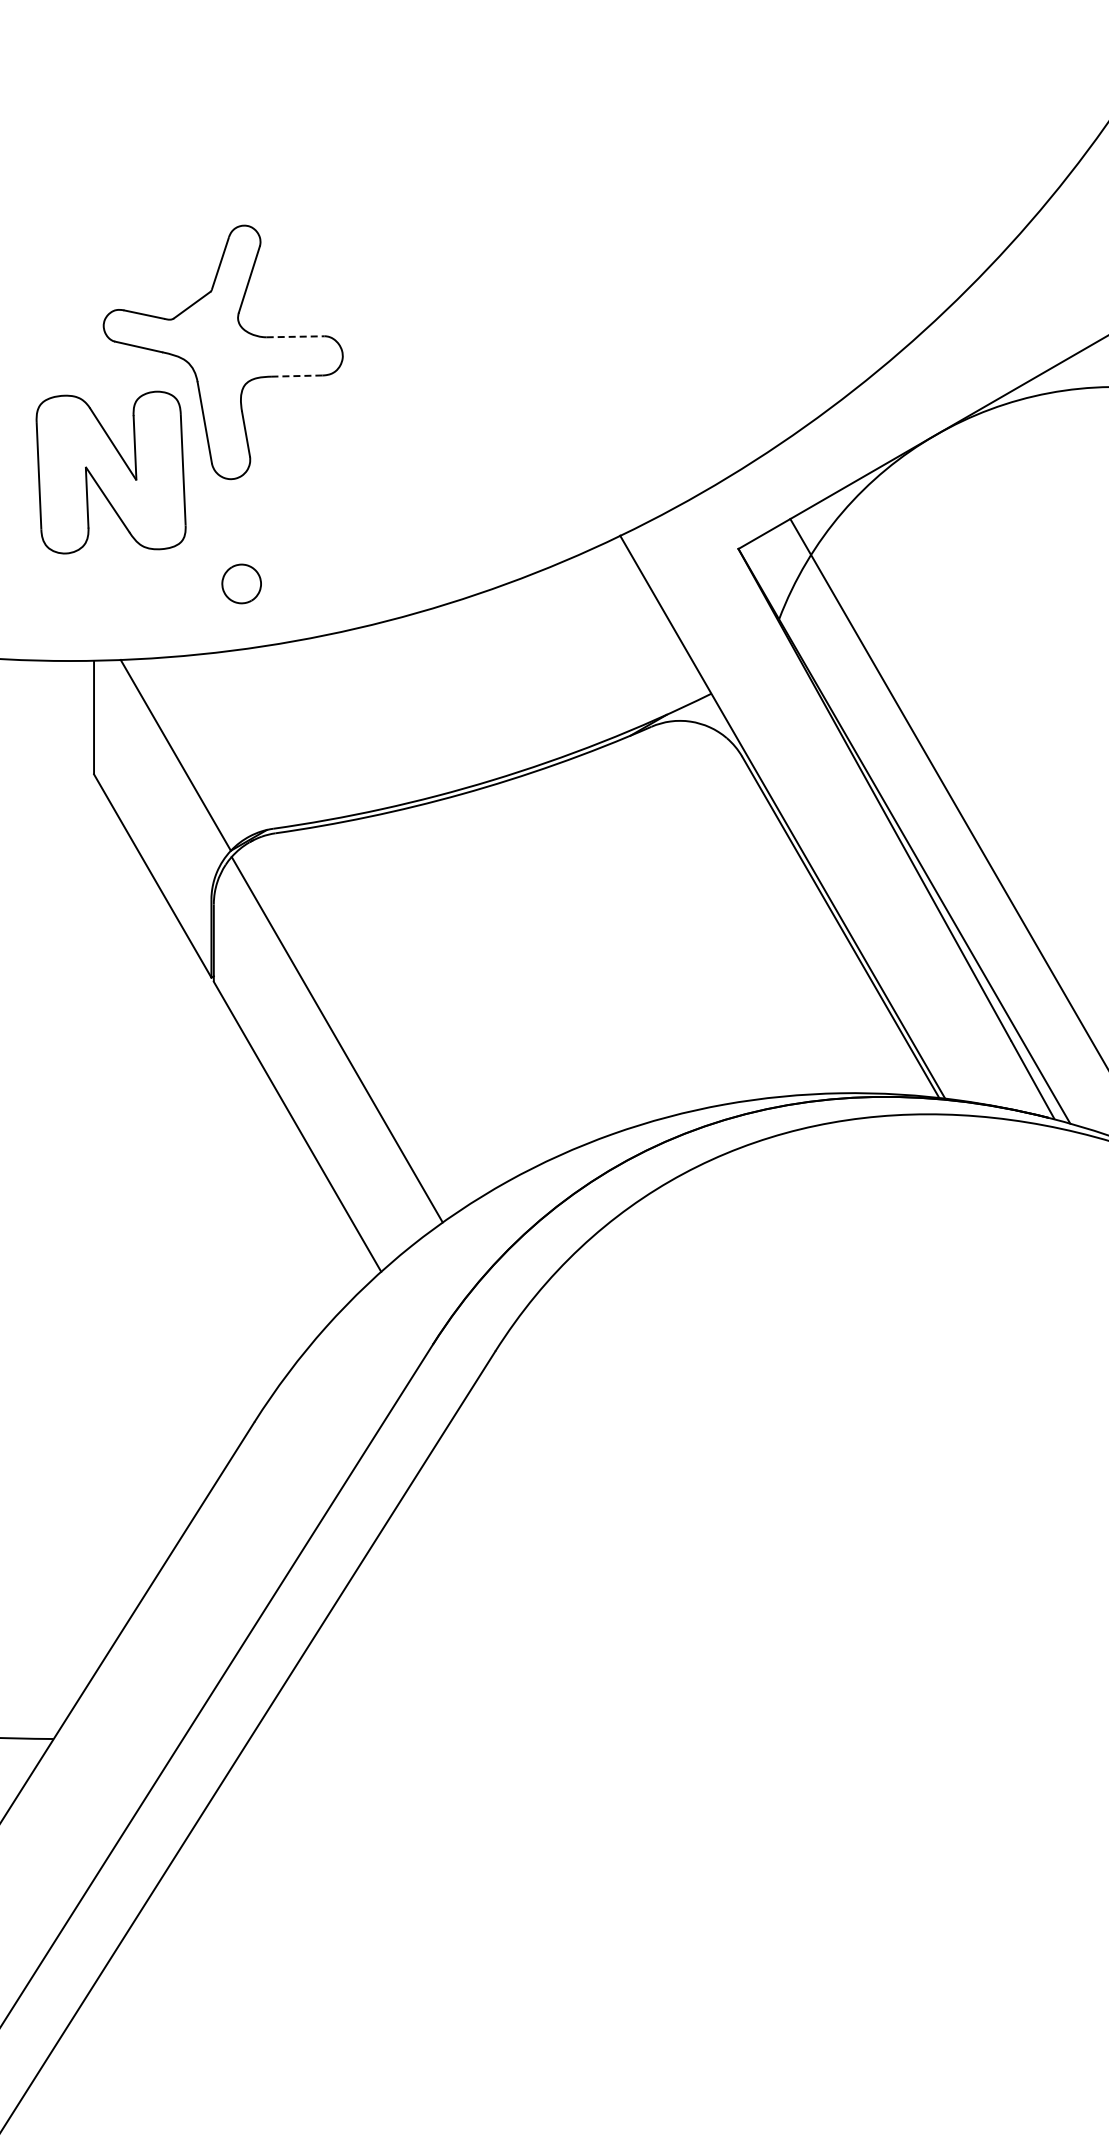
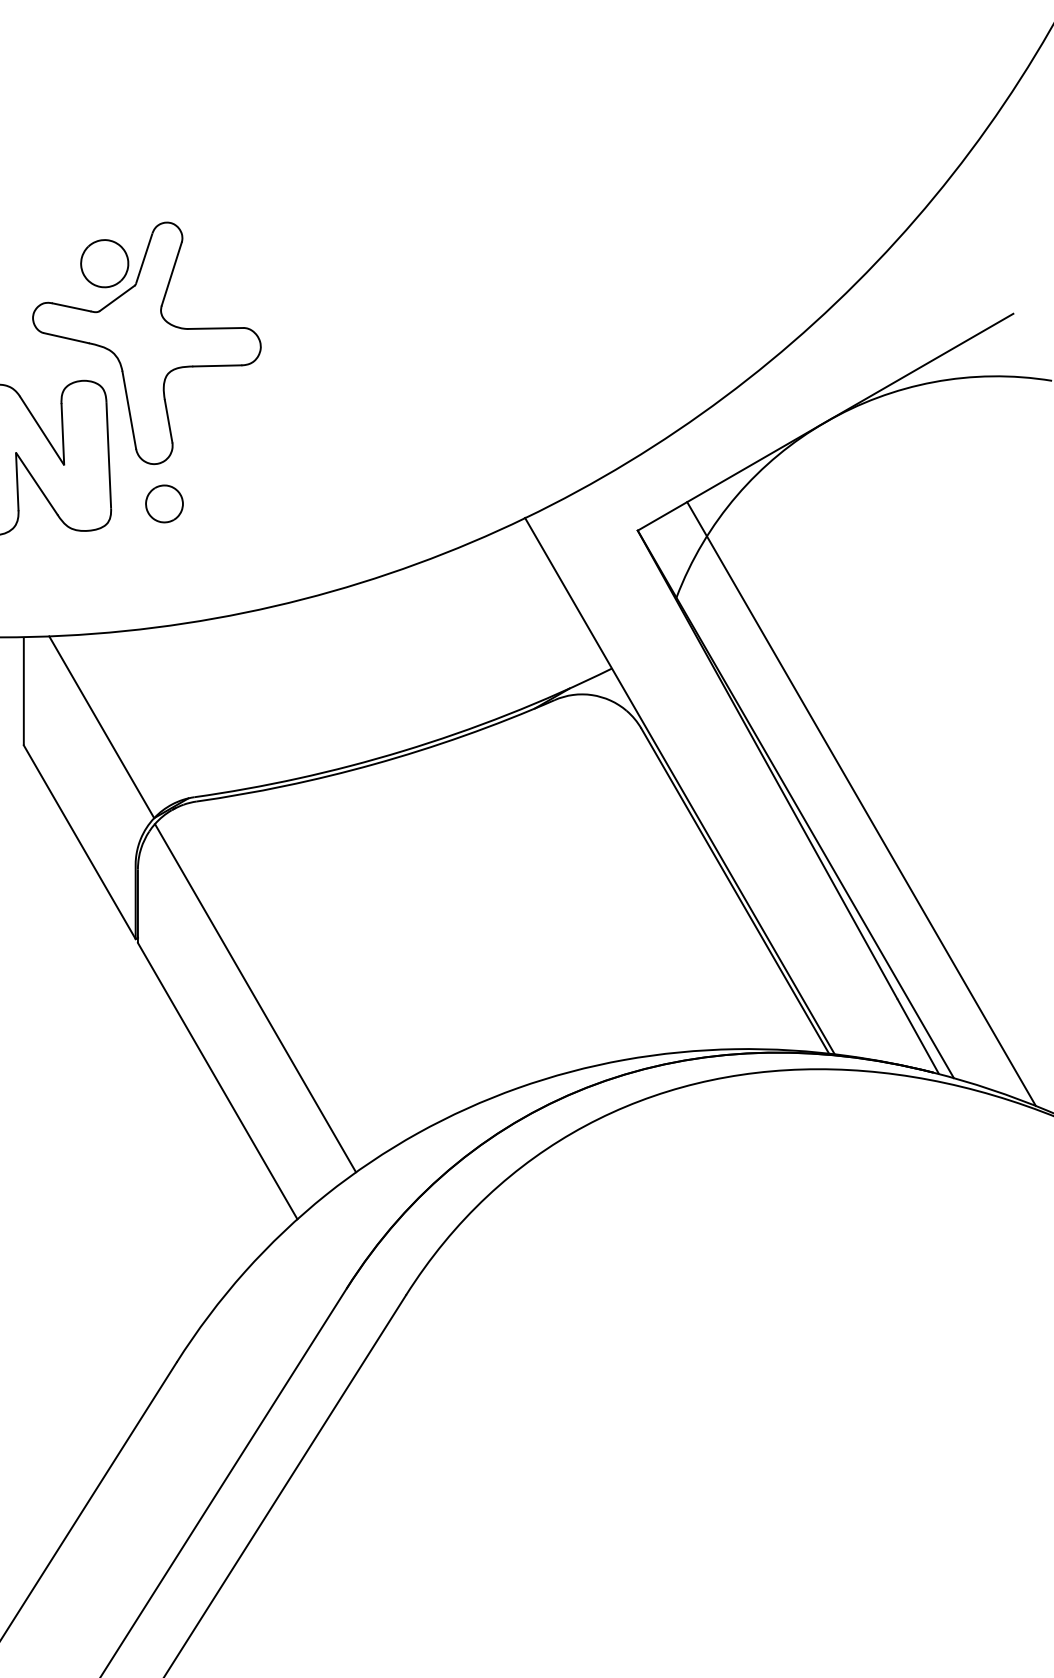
part: (178, 268) -> (104, 263), added
line: (295, 336) -> (215, 328), dashed -> solid
line: (296, 376) -> (216, 366), dashed -> solid
part: (241, 583) -> (164, 503), moved

